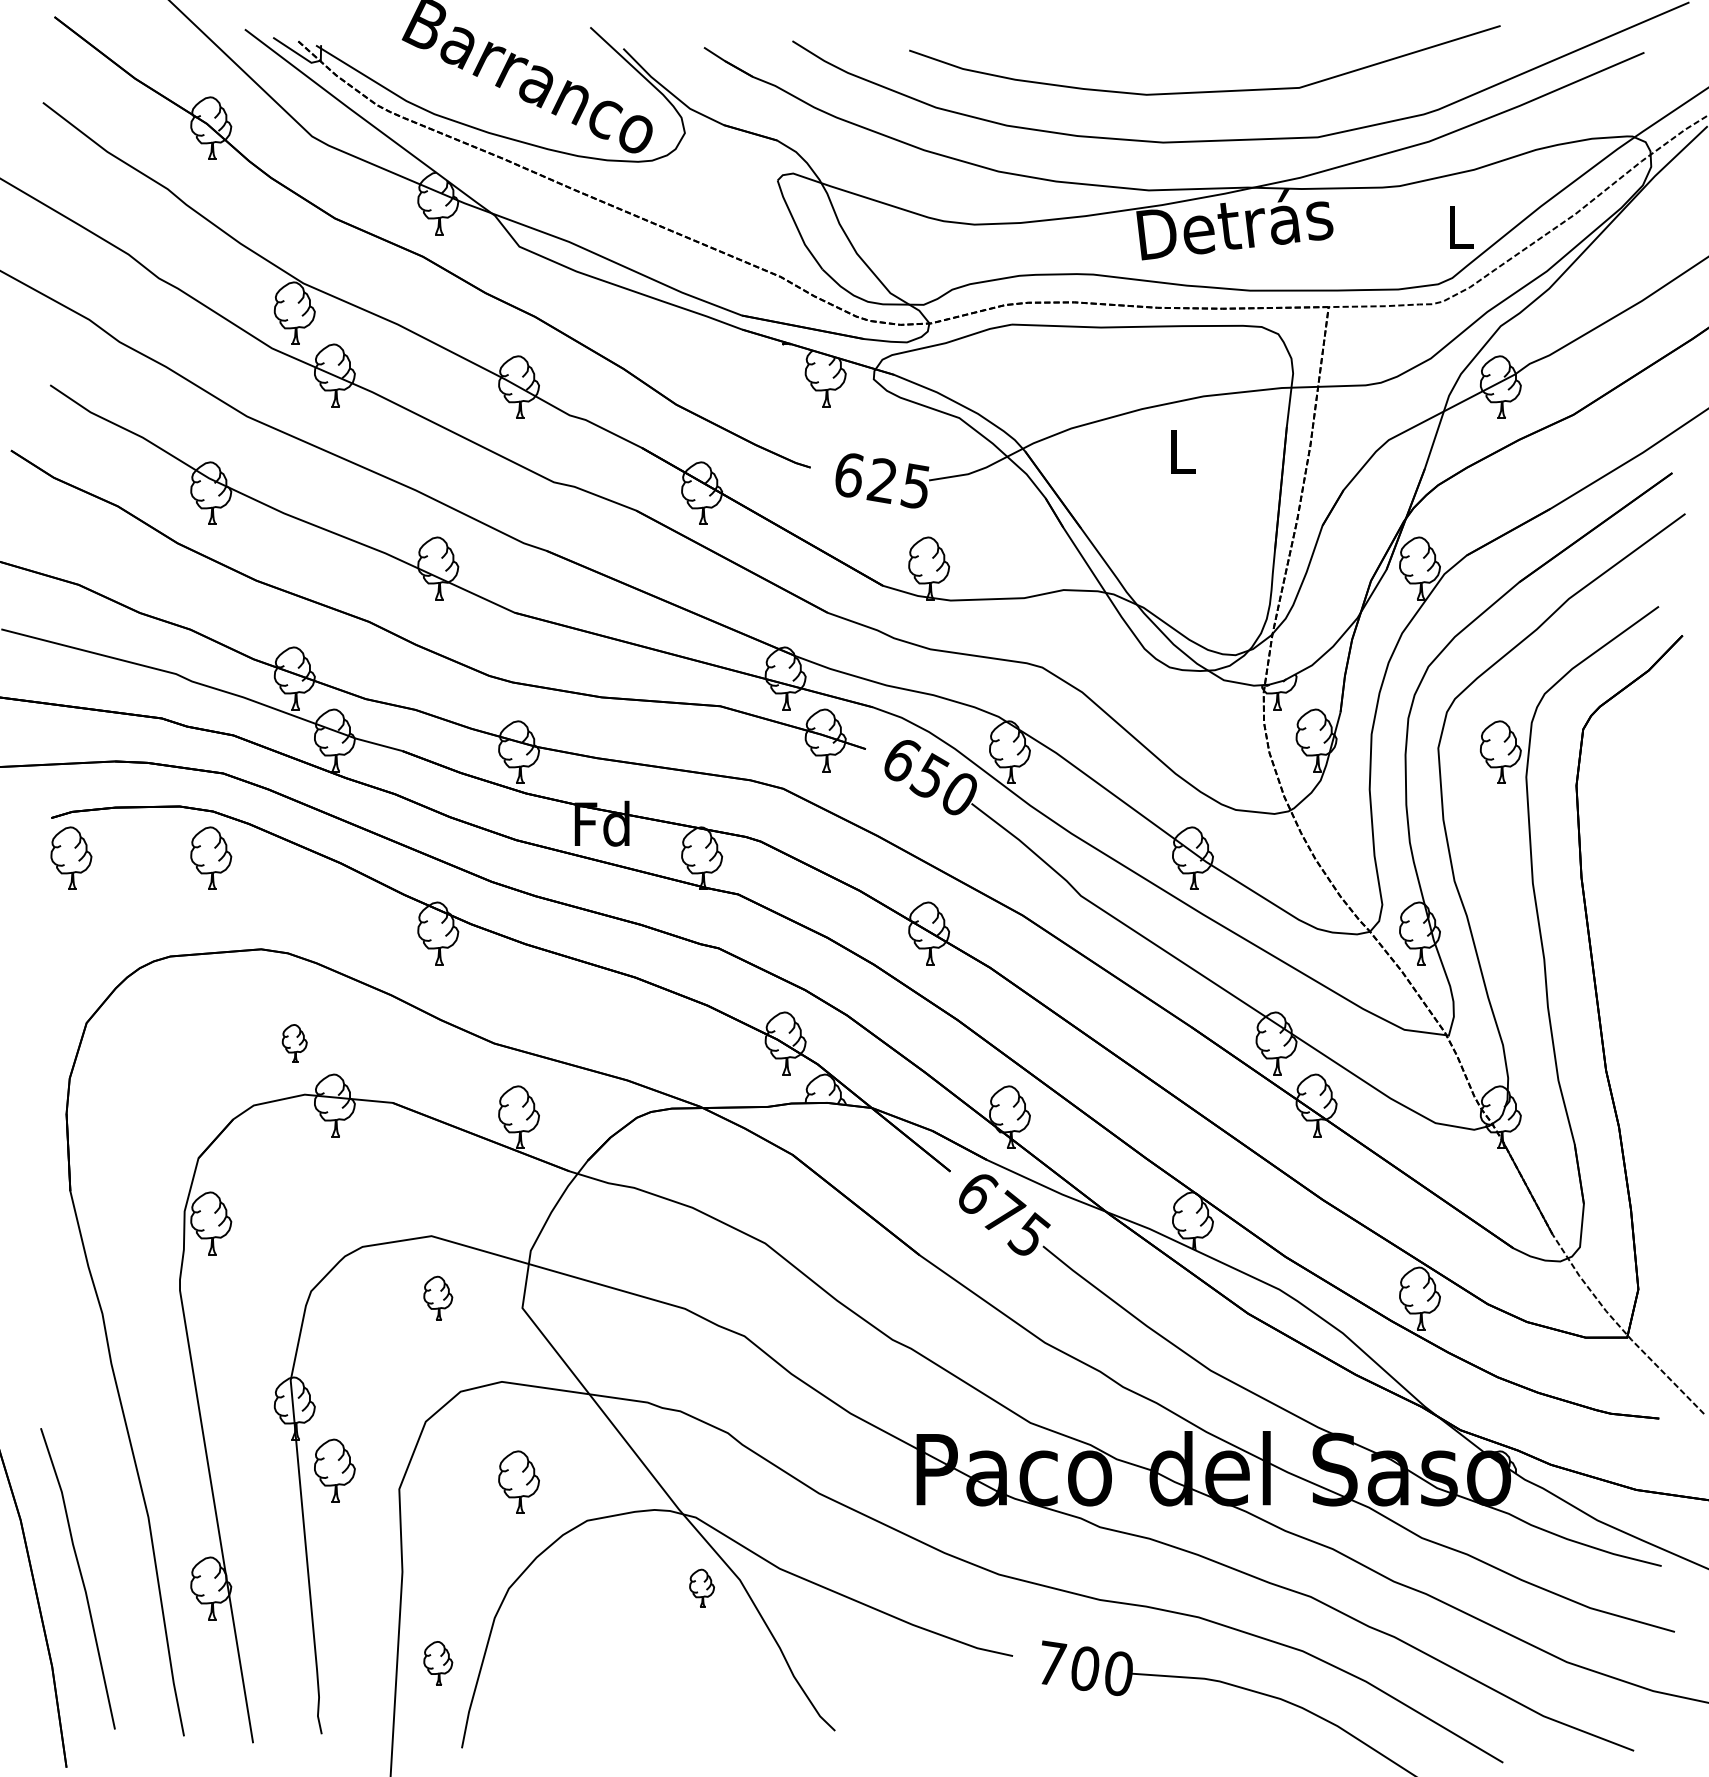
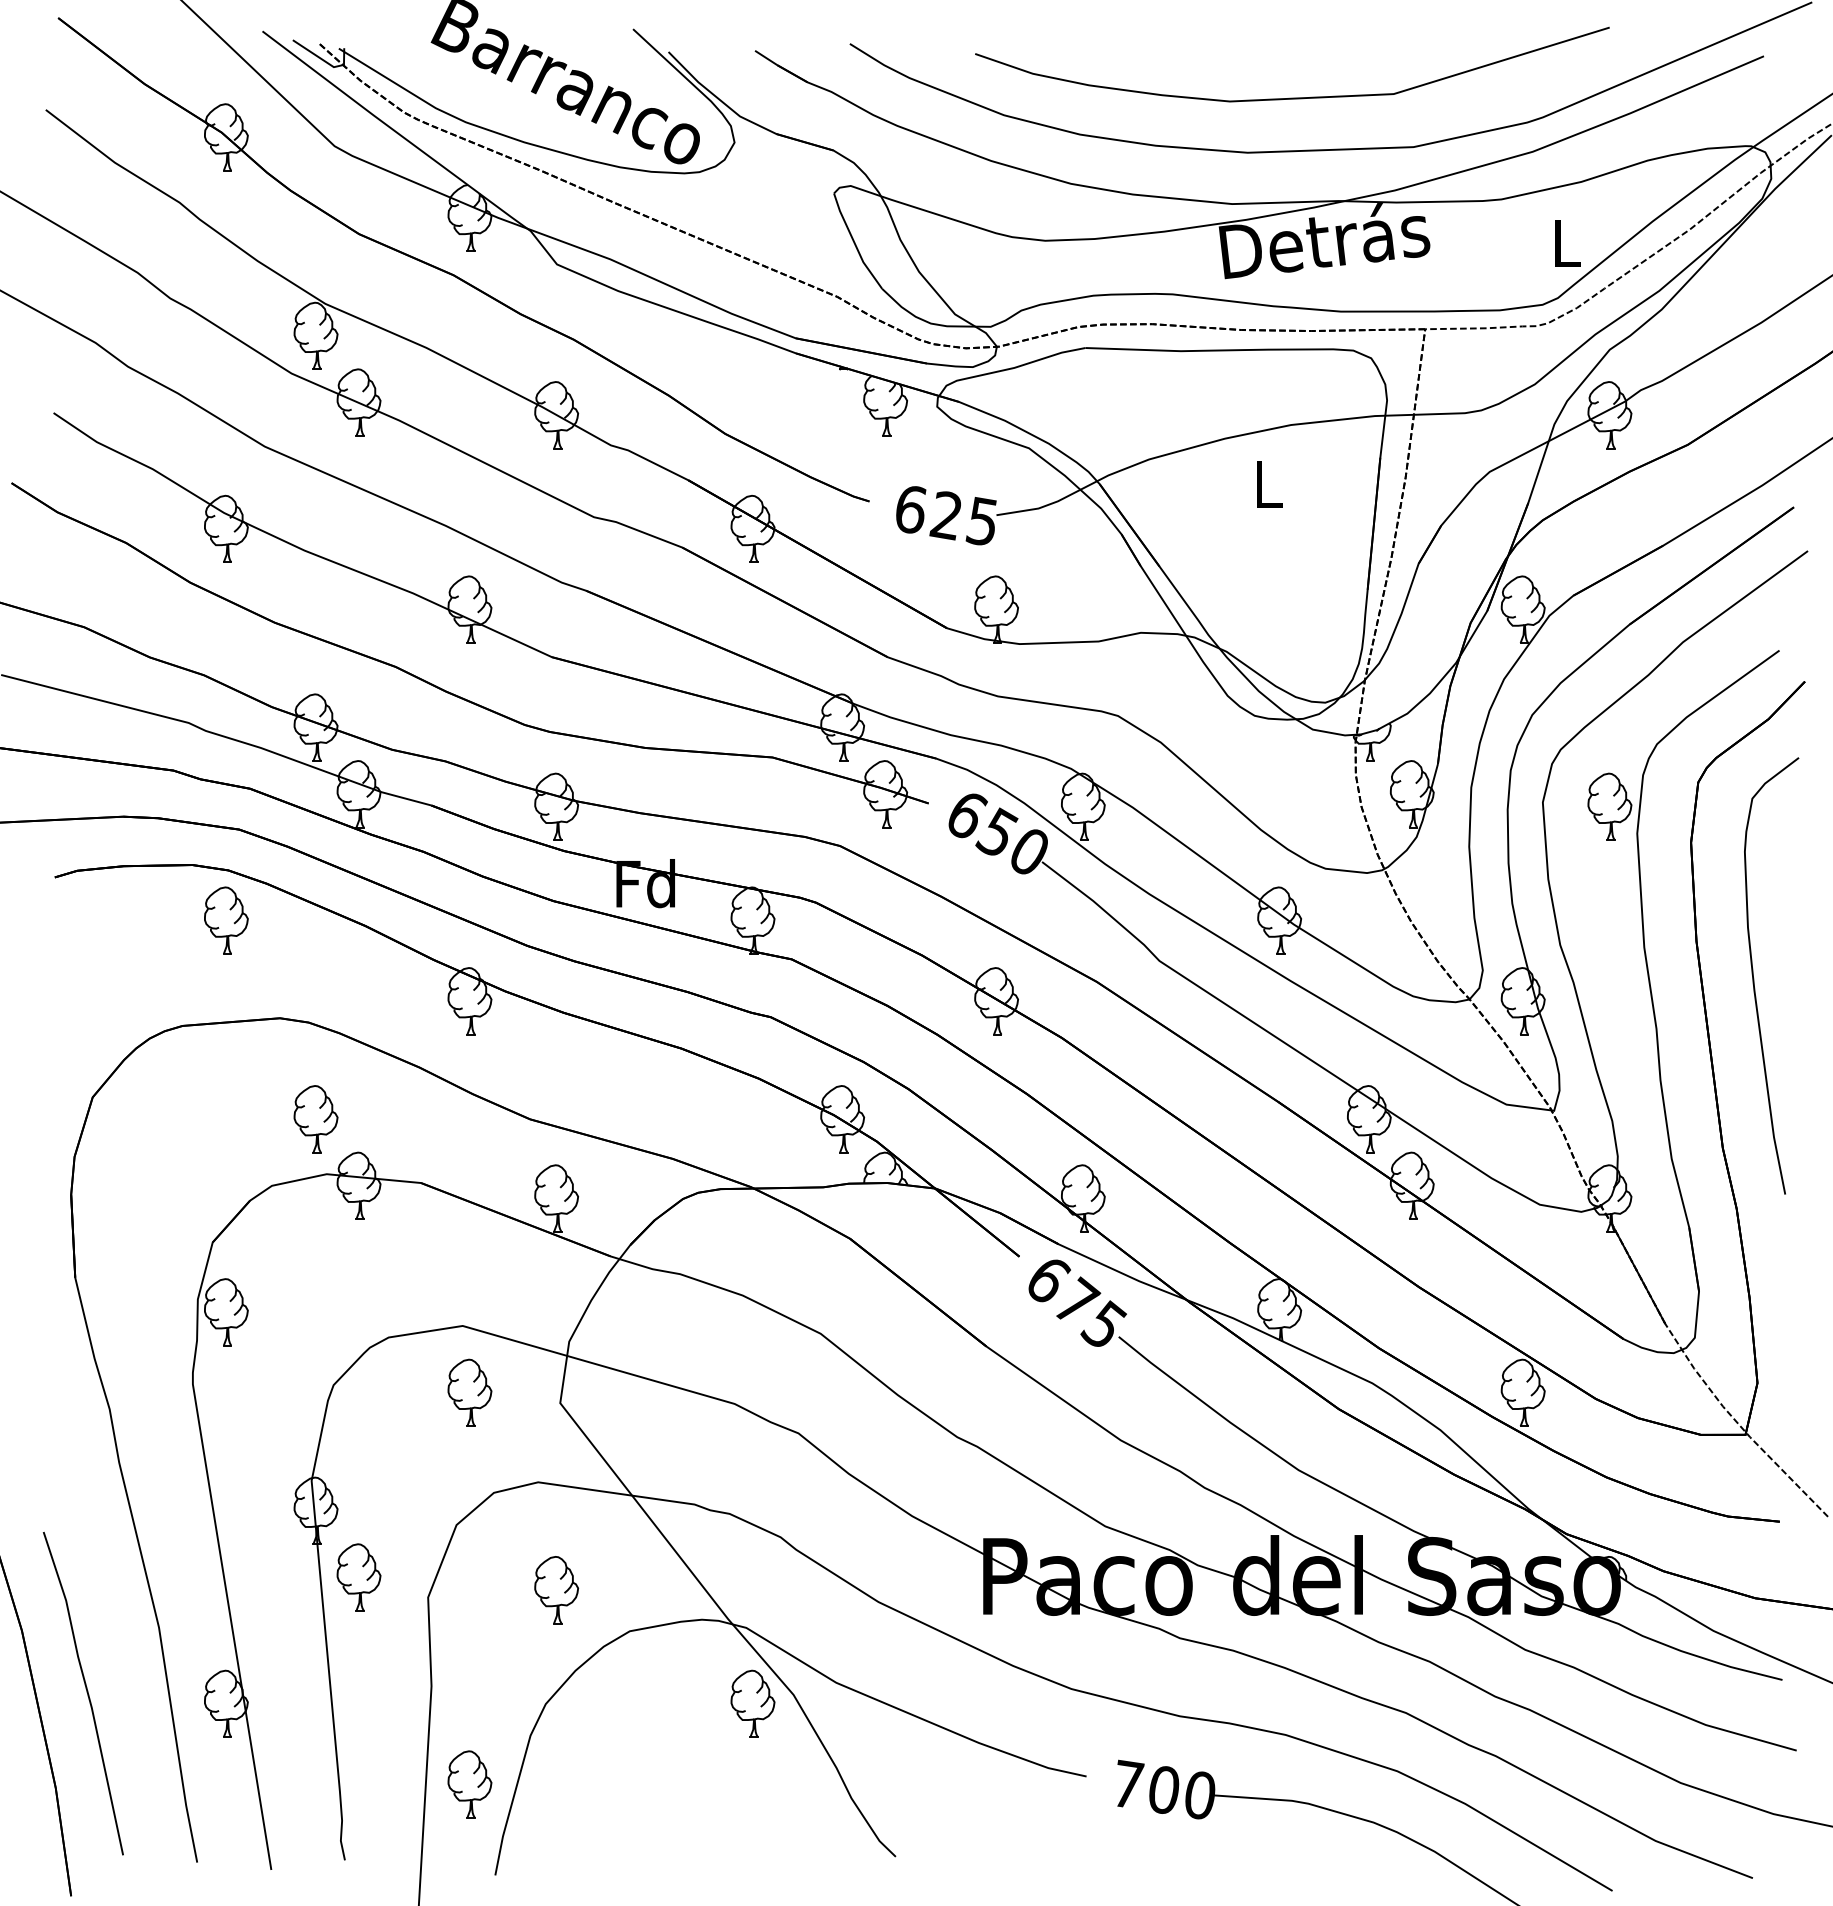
part: (71, 858) -> (76, 920), removed
curve: (1635, 912) -> (1754, 978), added
part: (294, 1043) -> (315, 1119), size x1.67
part: (437, 1298) -> (469, 1392), size x1.43
part: (701, 1588) -> (752, 1703), size x1.67
part: (437, 1663) -> (469, 1784), size x1.43

